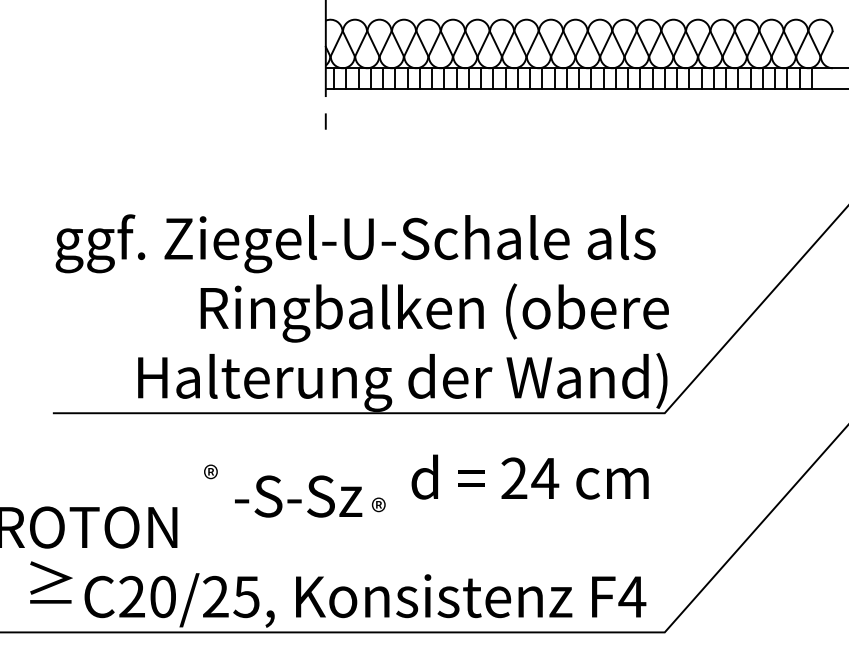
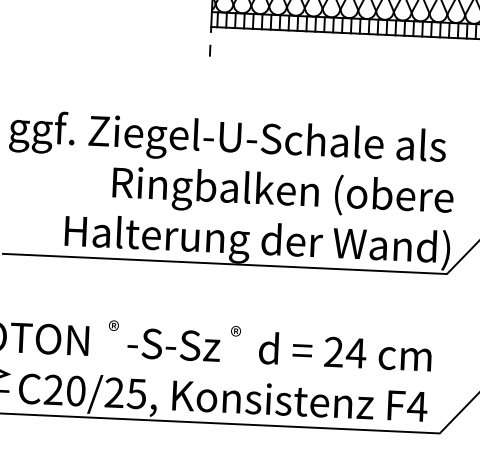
text: (210, 471) -> (113, 325), moved
text: (529, 476) -> (344, 351), moved
text: (298, 496) -> (173, 344), moved

